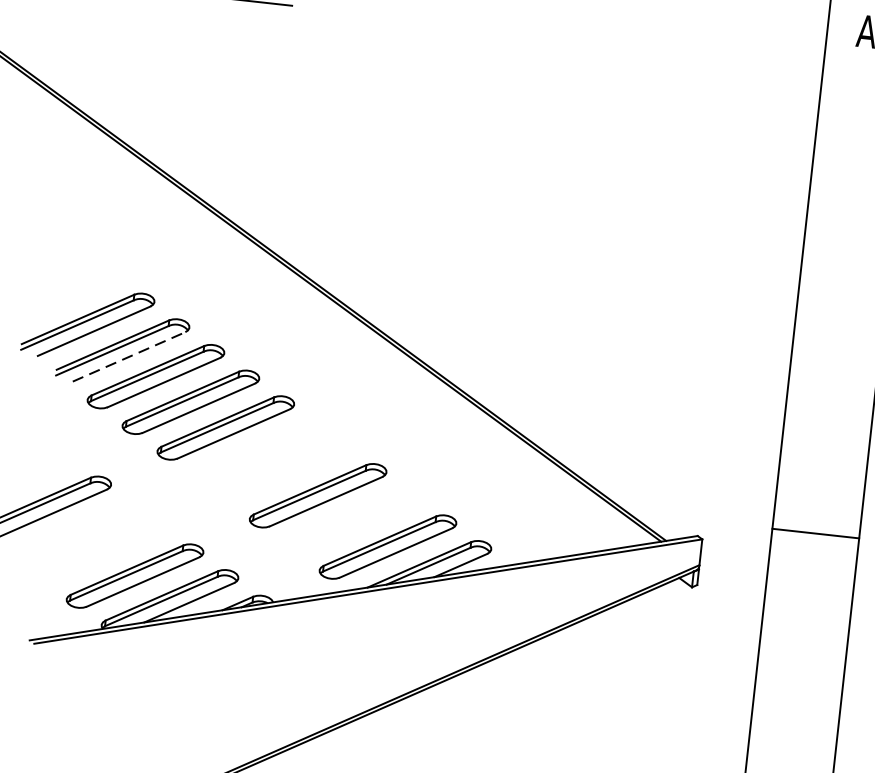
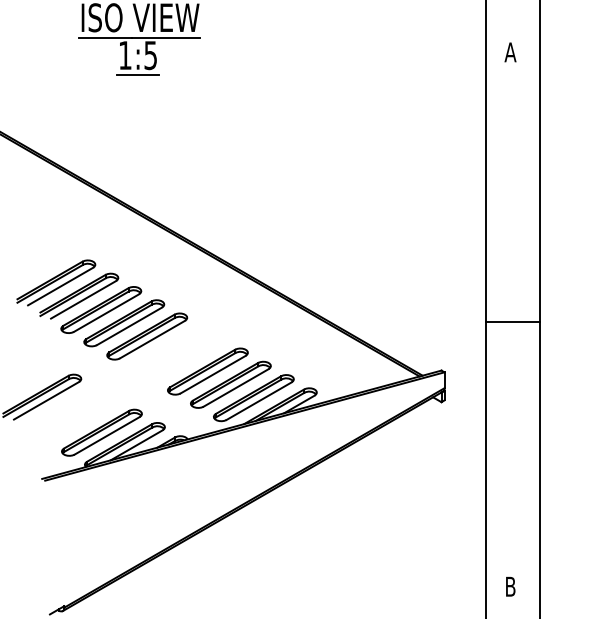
line: (128, 356) -> (83, 299), dashed -> solid
part: (352, 520) -> (230, 384), added
line: (814, 533) -> (512, 322), moved

